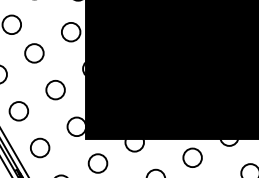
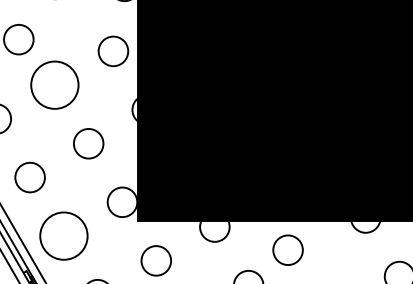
circle: (34, 53) -> (54, 85), size x1.6
circle: (39, 147) -> (62, 235), size x1.6
circle: (192, 157) -> (287, 249), moved

